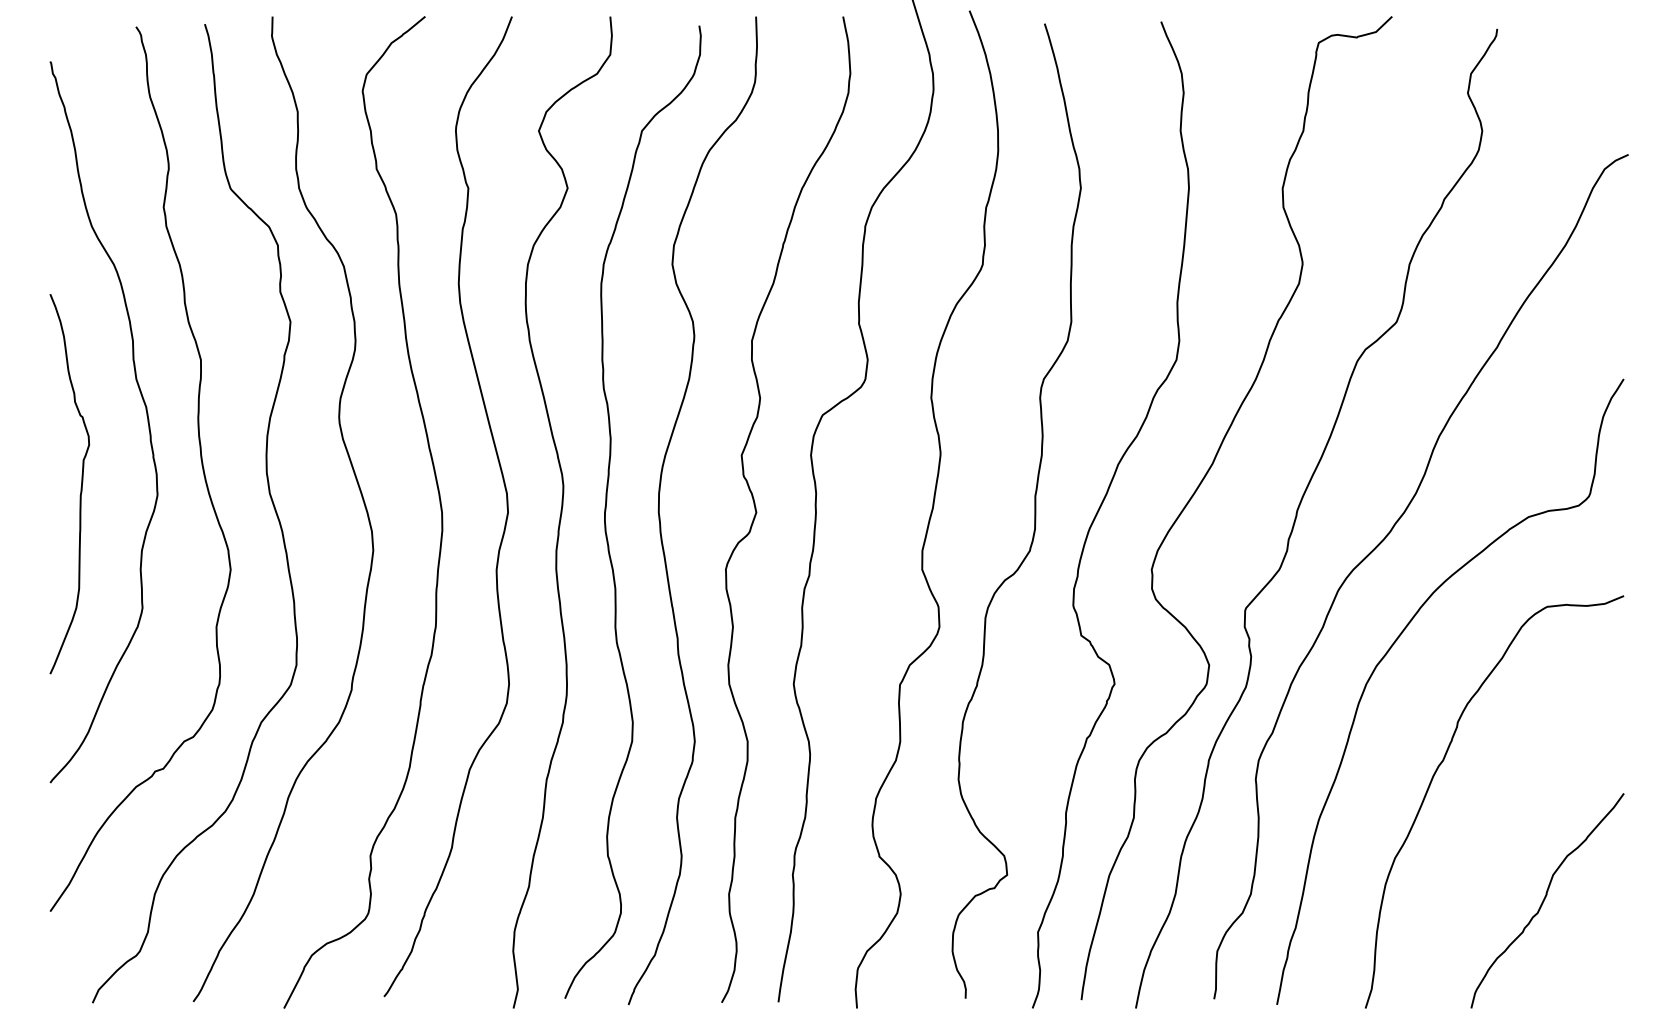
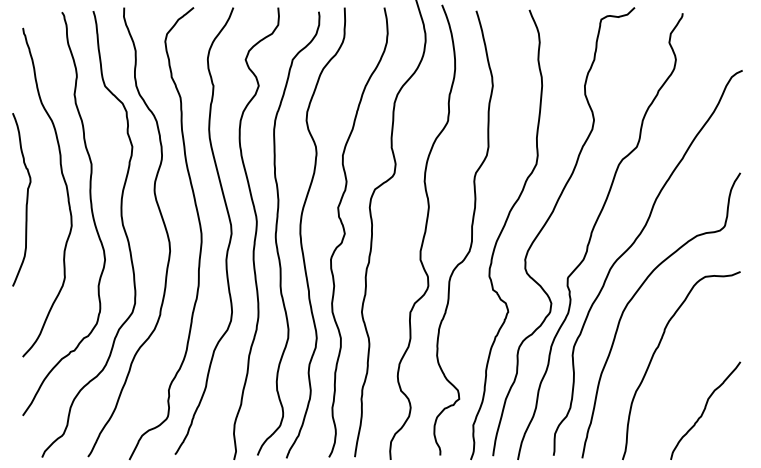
curve: (80, 483) -> (26, 199), moved

